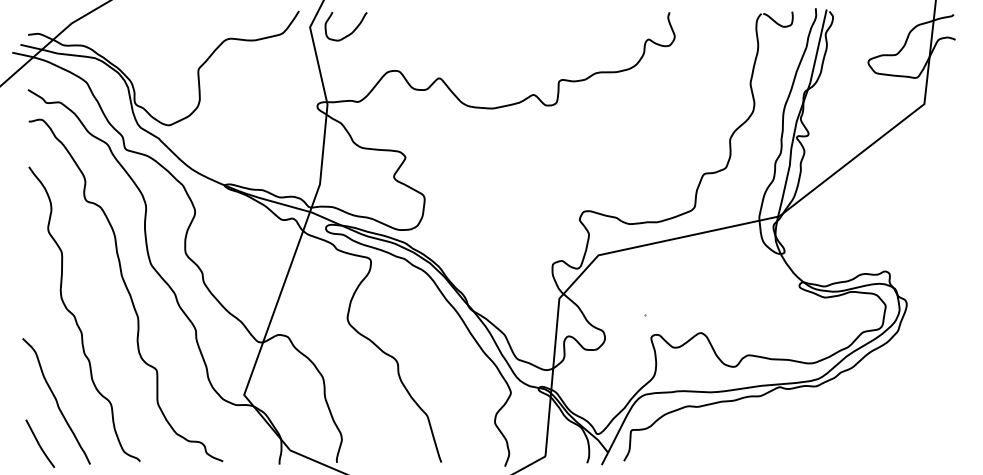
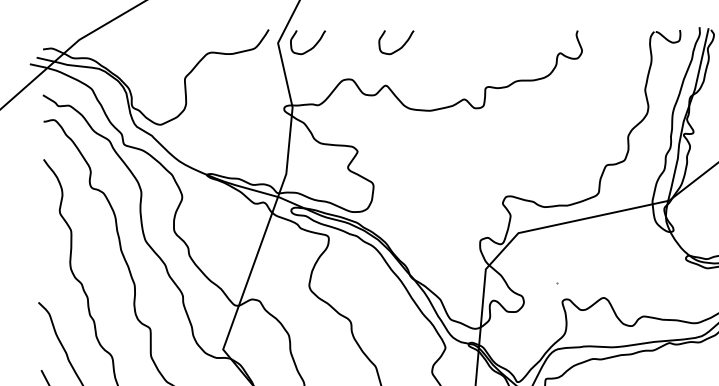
curve: (455, 33) -> (399, 48), added

